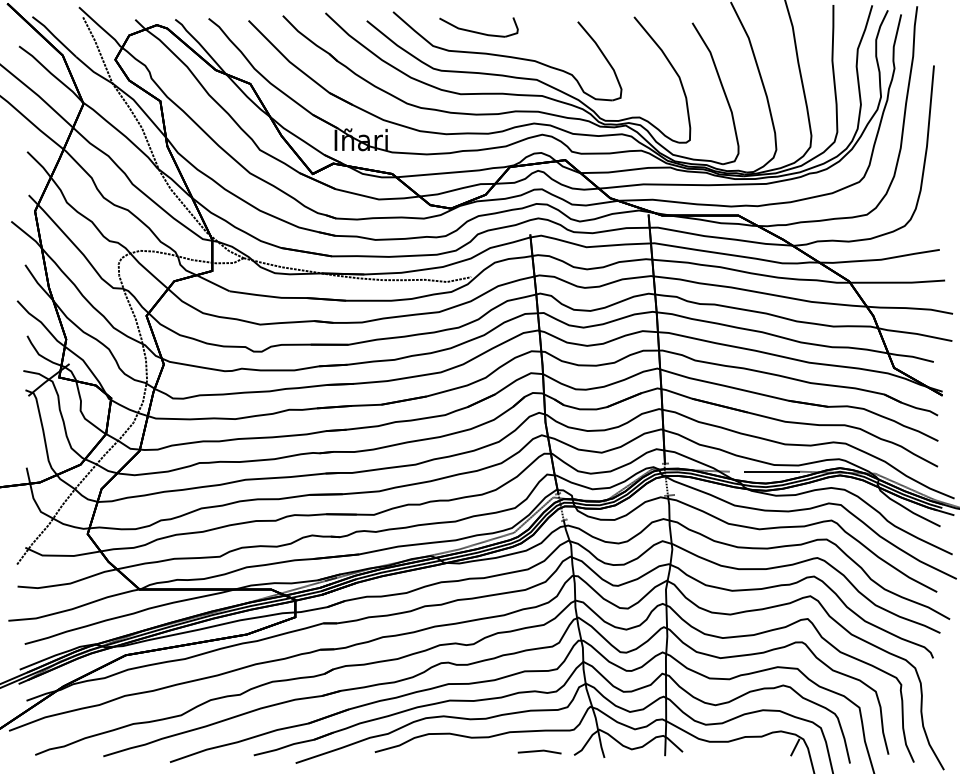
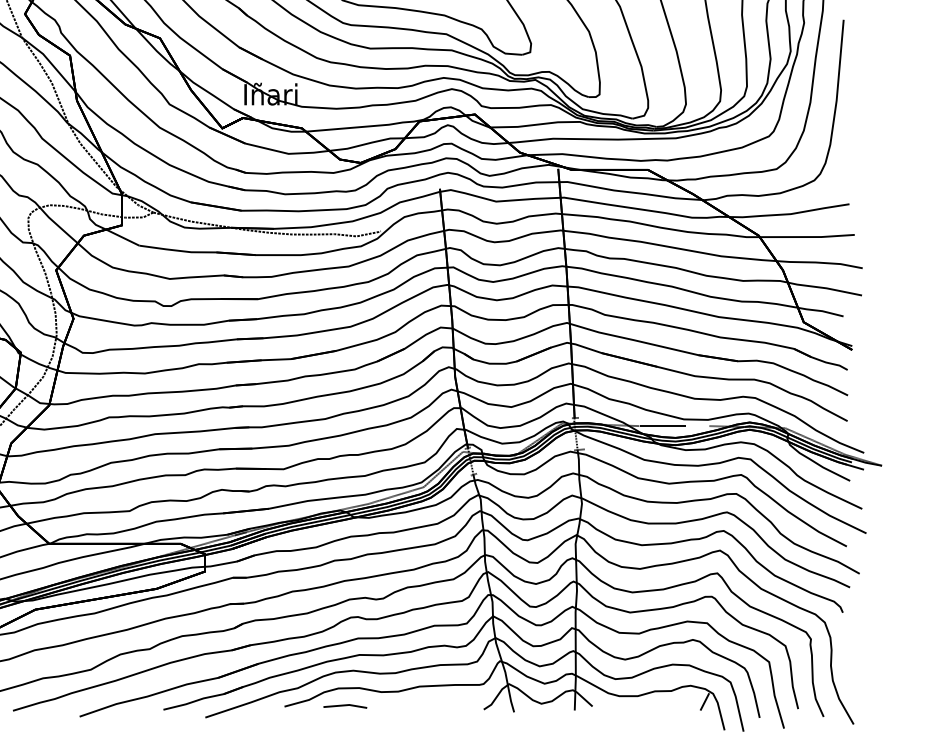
line: (539, 751) -> (345, 705), moved

